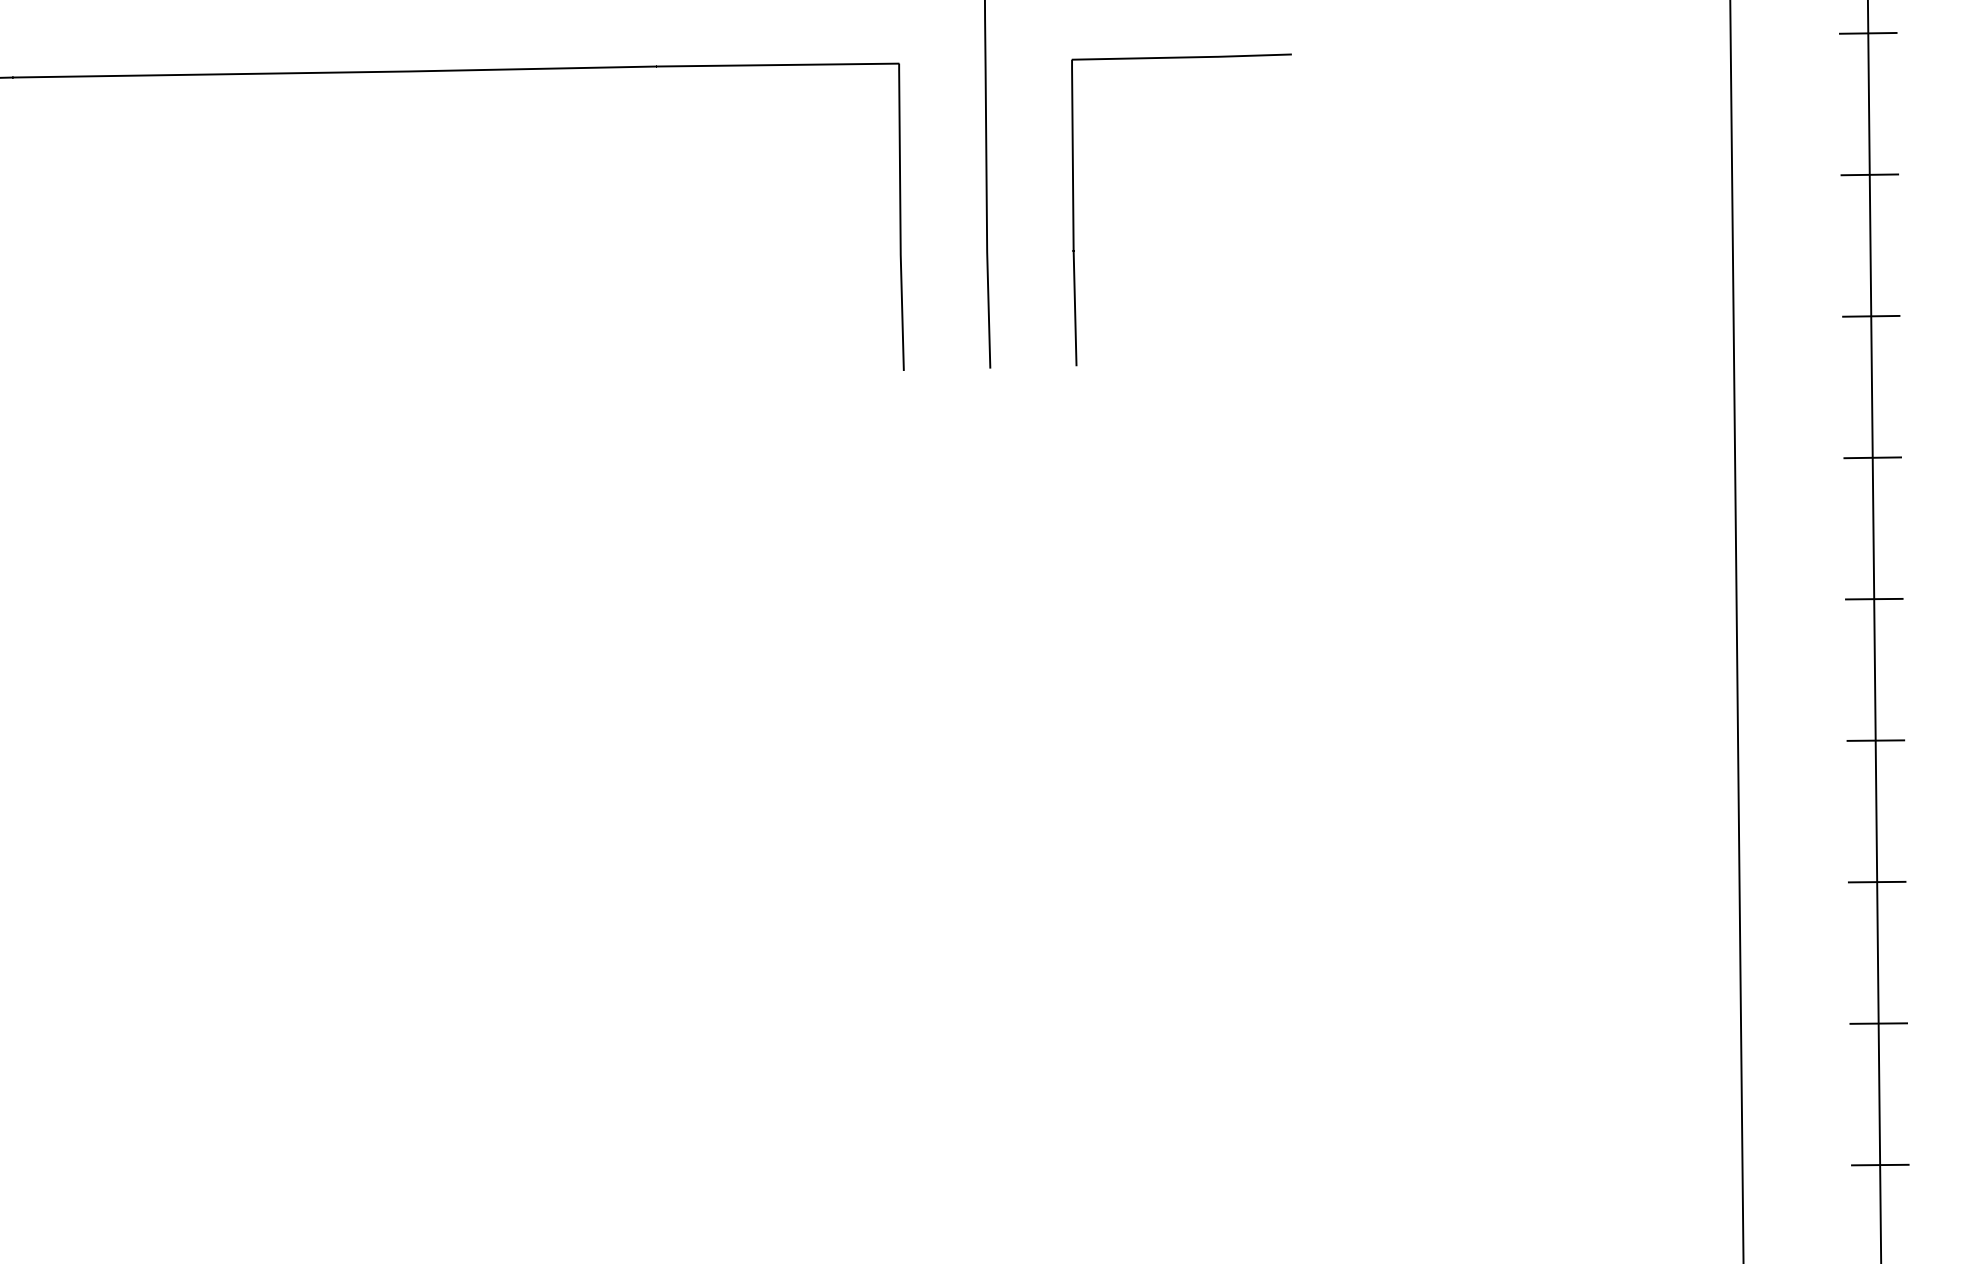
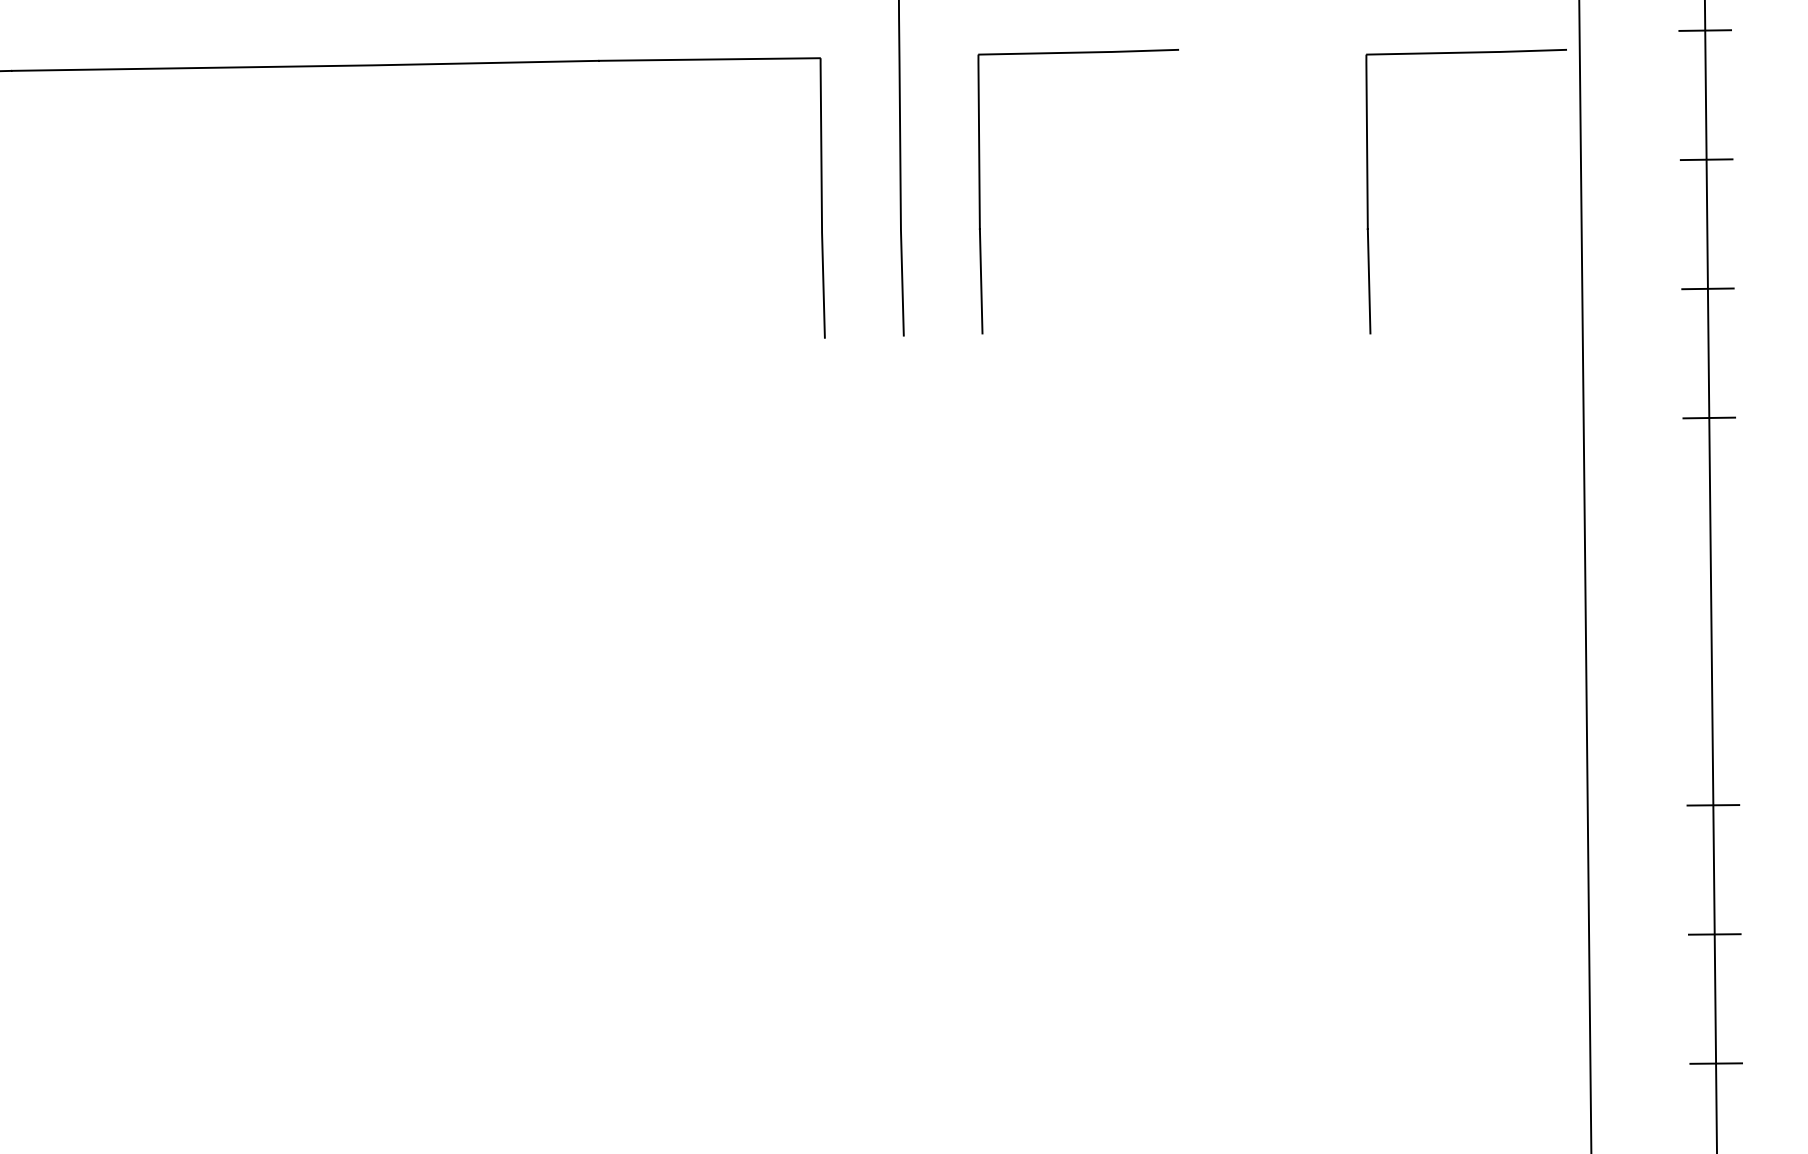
part: (1499, 209) -> (1368, 191), added
line: (1873, 598) -> (1710, 546), removed
line: (1875, 740) -> (1711, 676), removed

